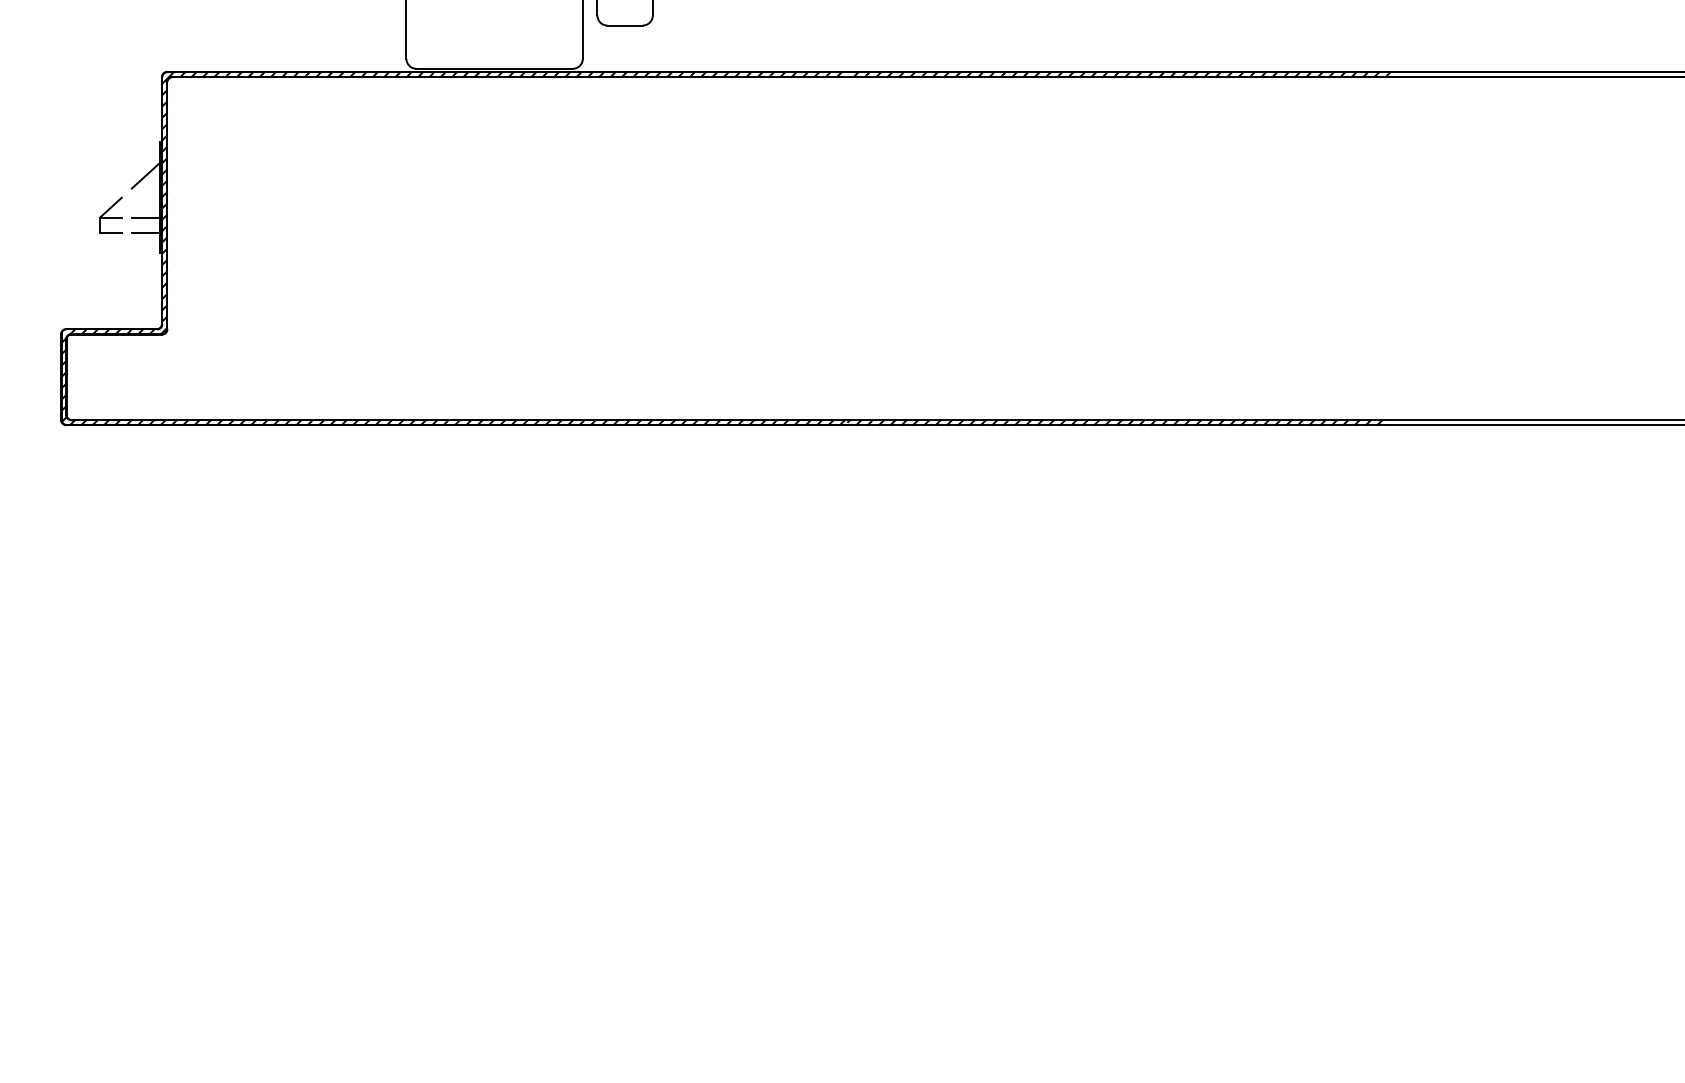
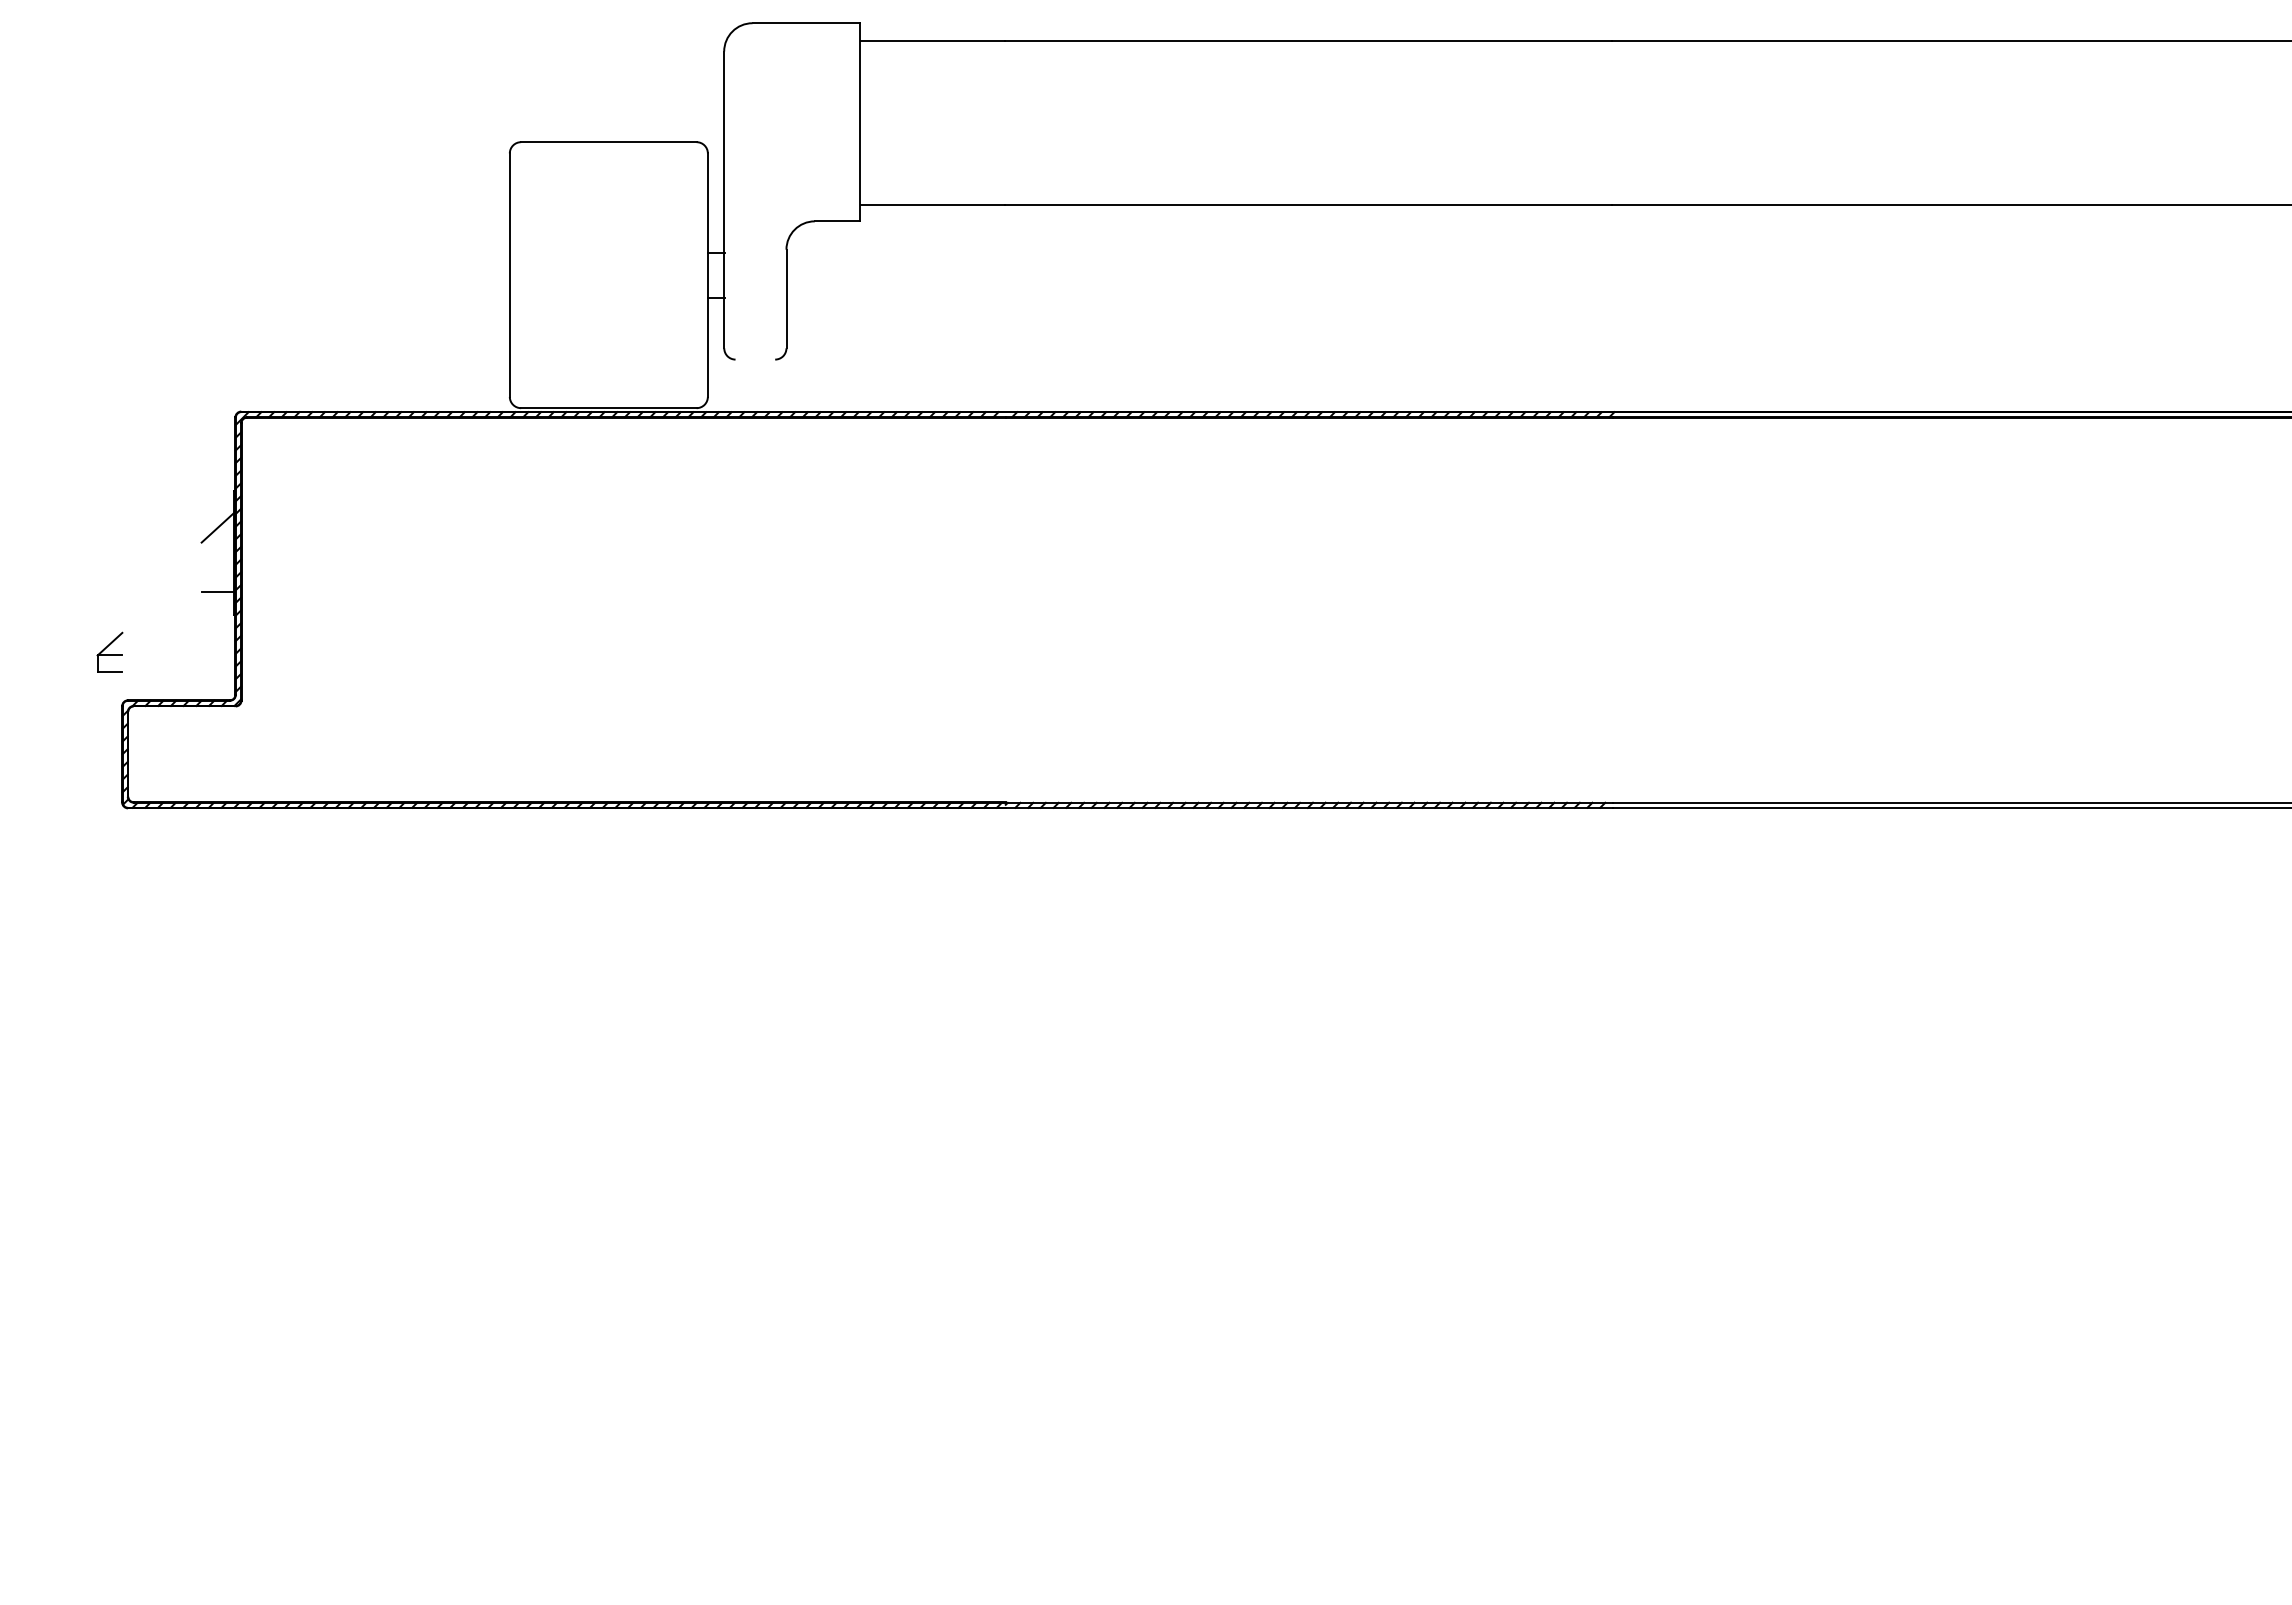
line: (625, 25) -> (755, 359), removed
part: (110, 214) -> (109, 651), moved
line: (146, 217) -> (217, 575), removed

